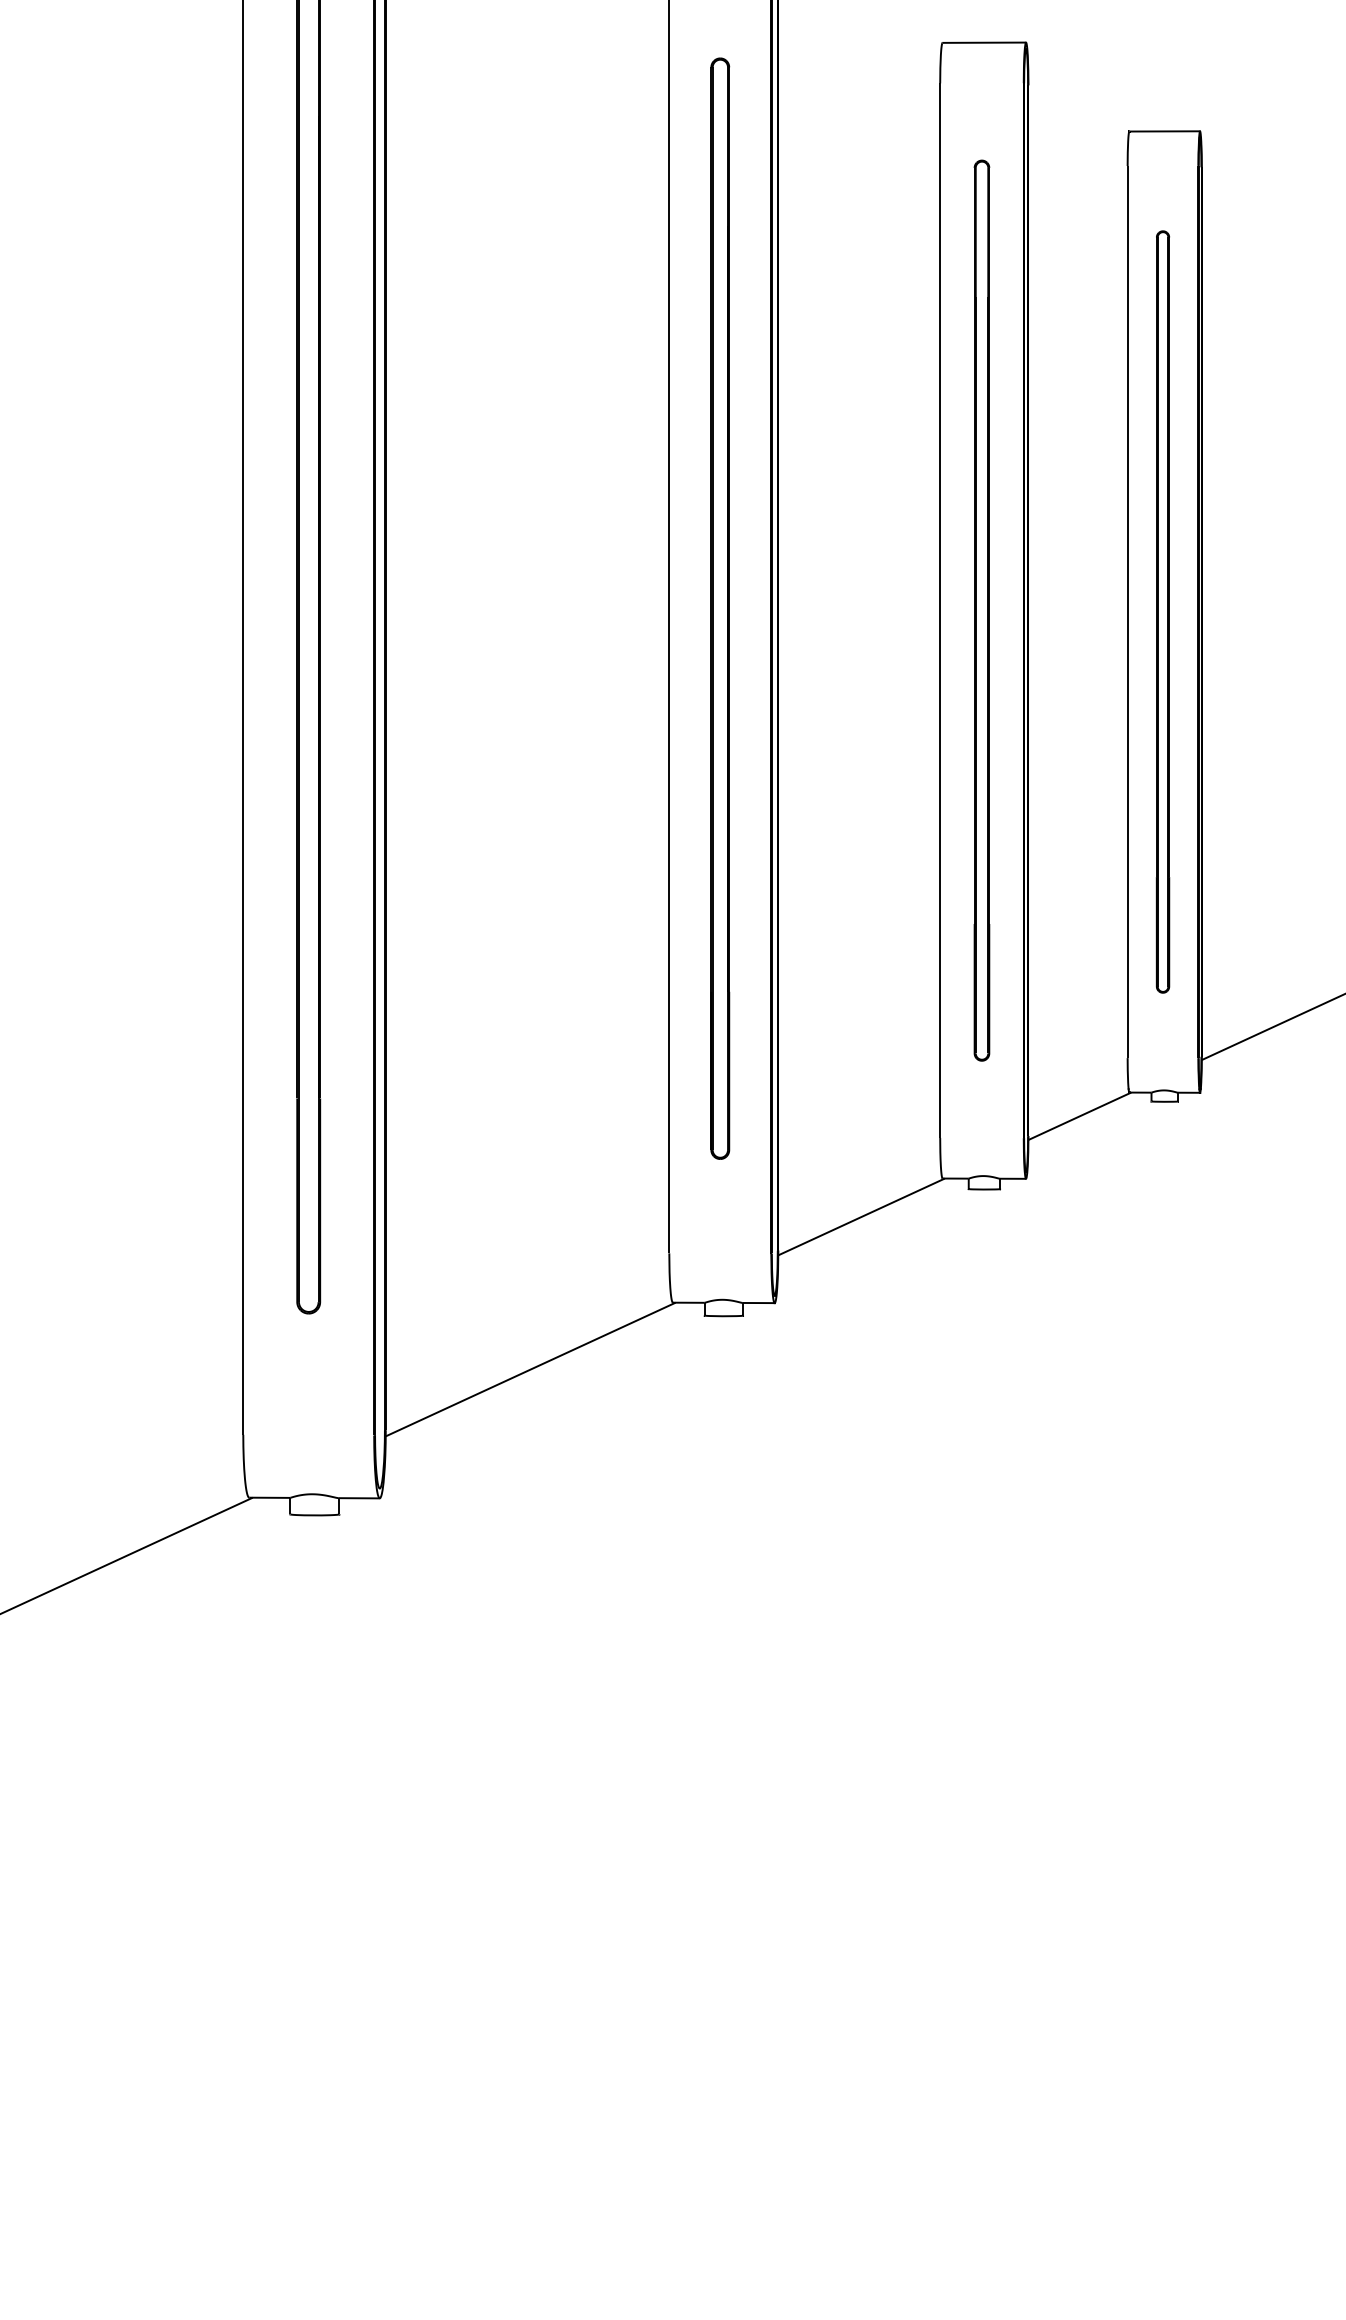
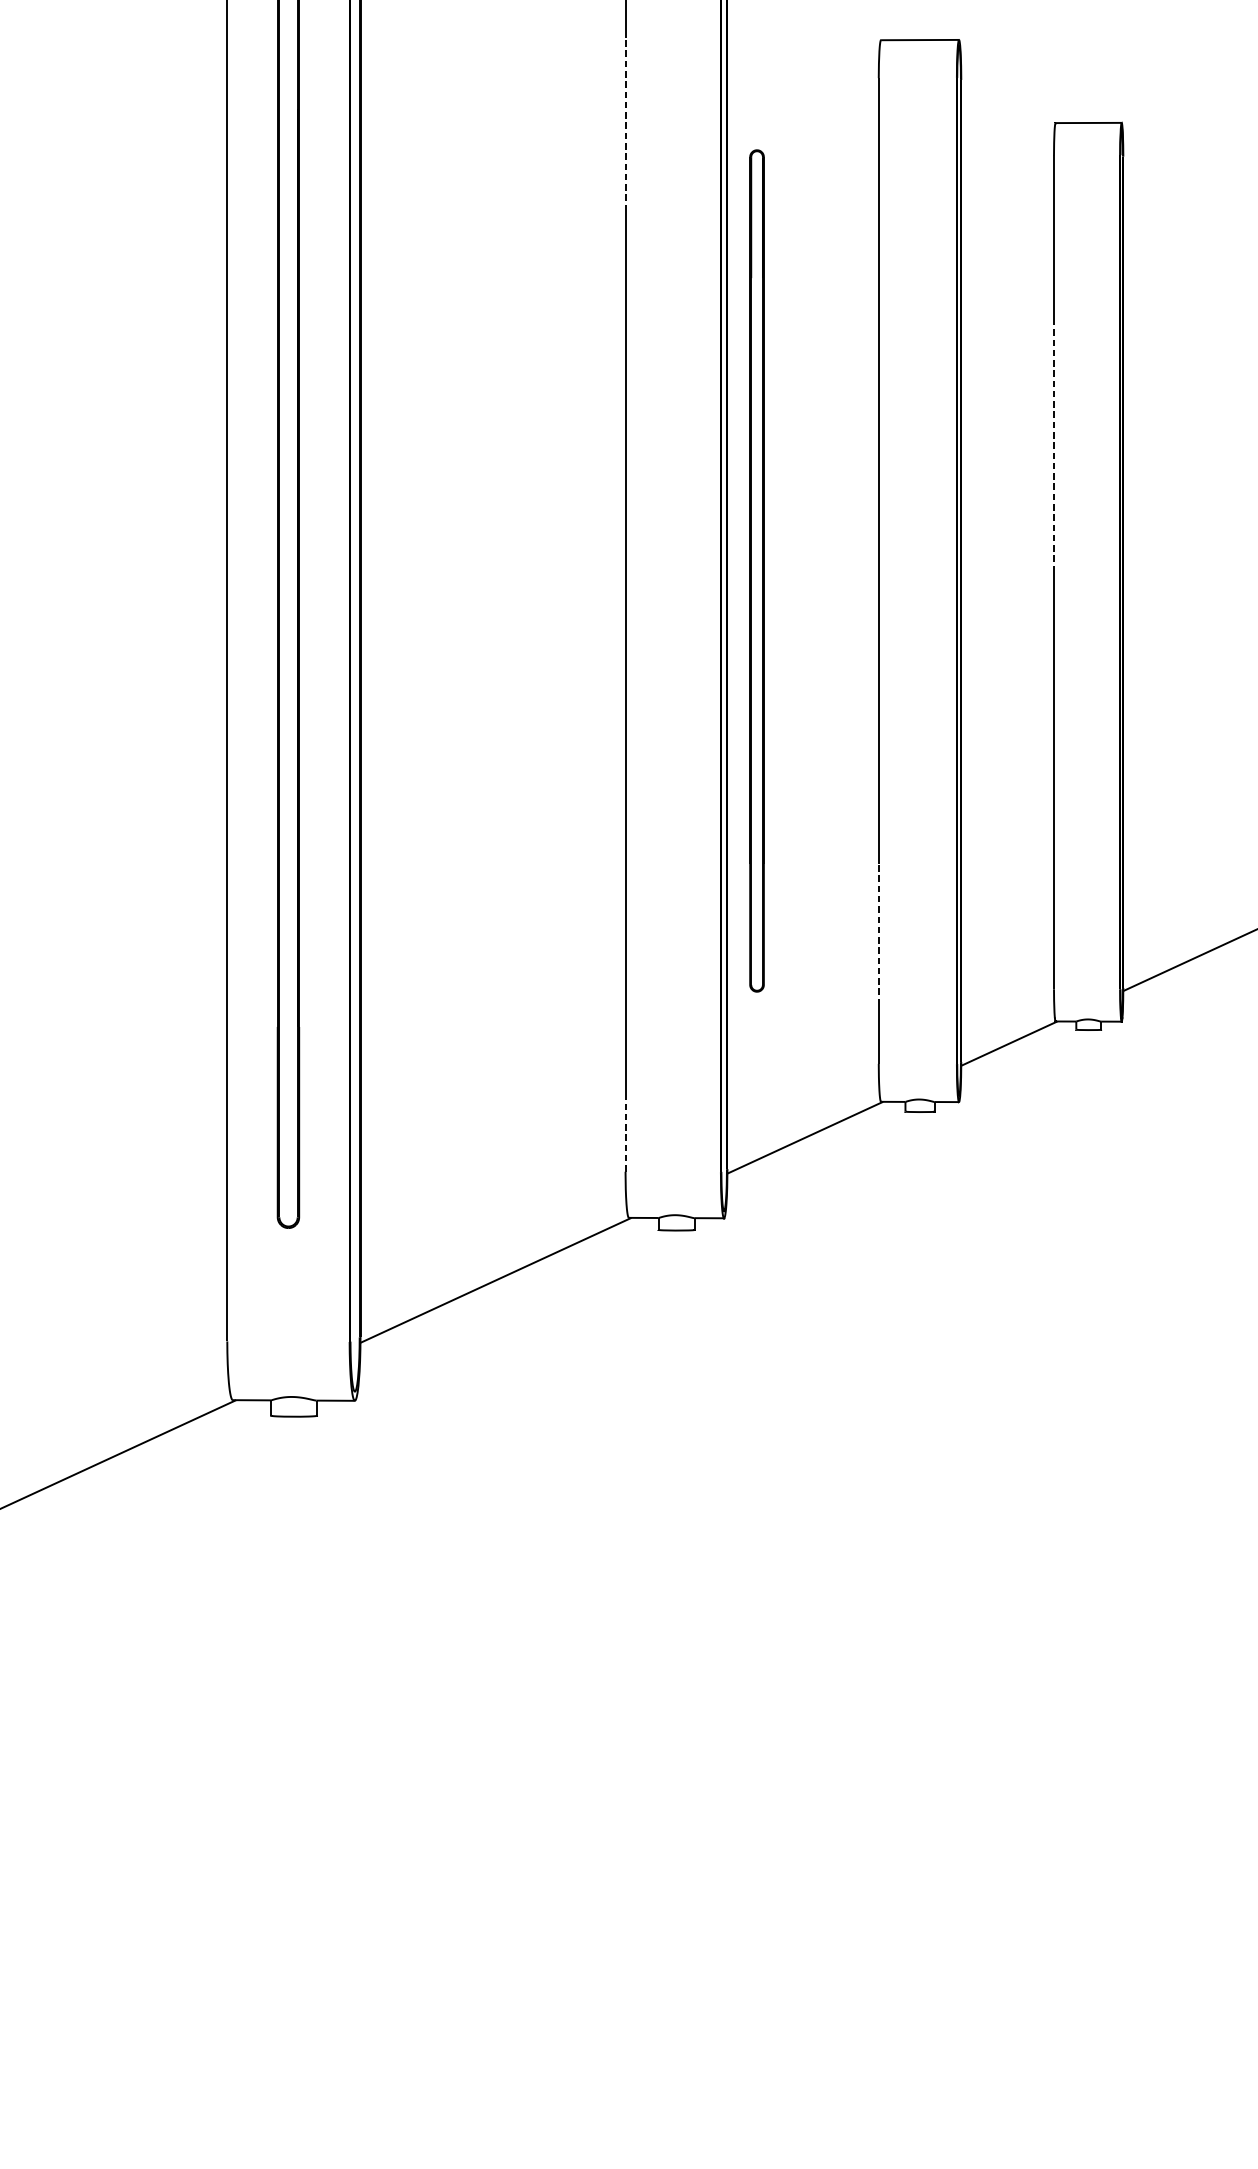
line: (669, 133) -> (625, 124), solid -> dashed
line: (1127, 479) -> (1053, 448), solid -> dashed
part: (720, 608) -> (673, 568), removed
part: (981, 610) -> (756, 570), moved
part: (1162, 611) -> (1086, 571), removed
line: (940, 999) -> (879, 934), solid -> dashed
line: (669, 1214) -> (625, 1135), solid -> dashed

